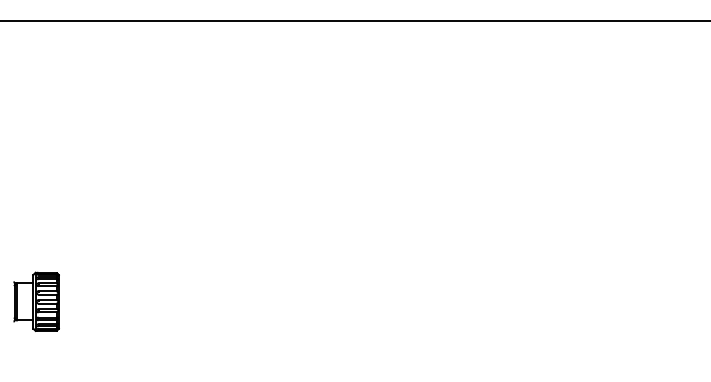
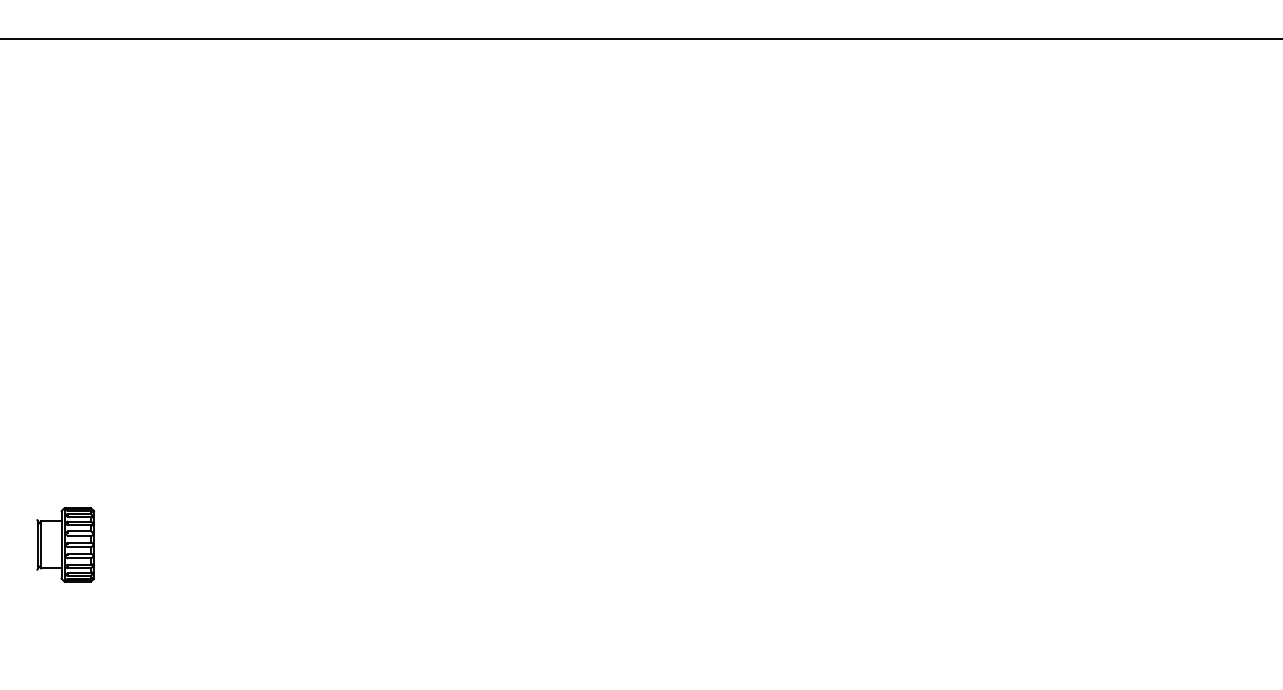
part: (36, 301) -> (65, 544), size x0.7

